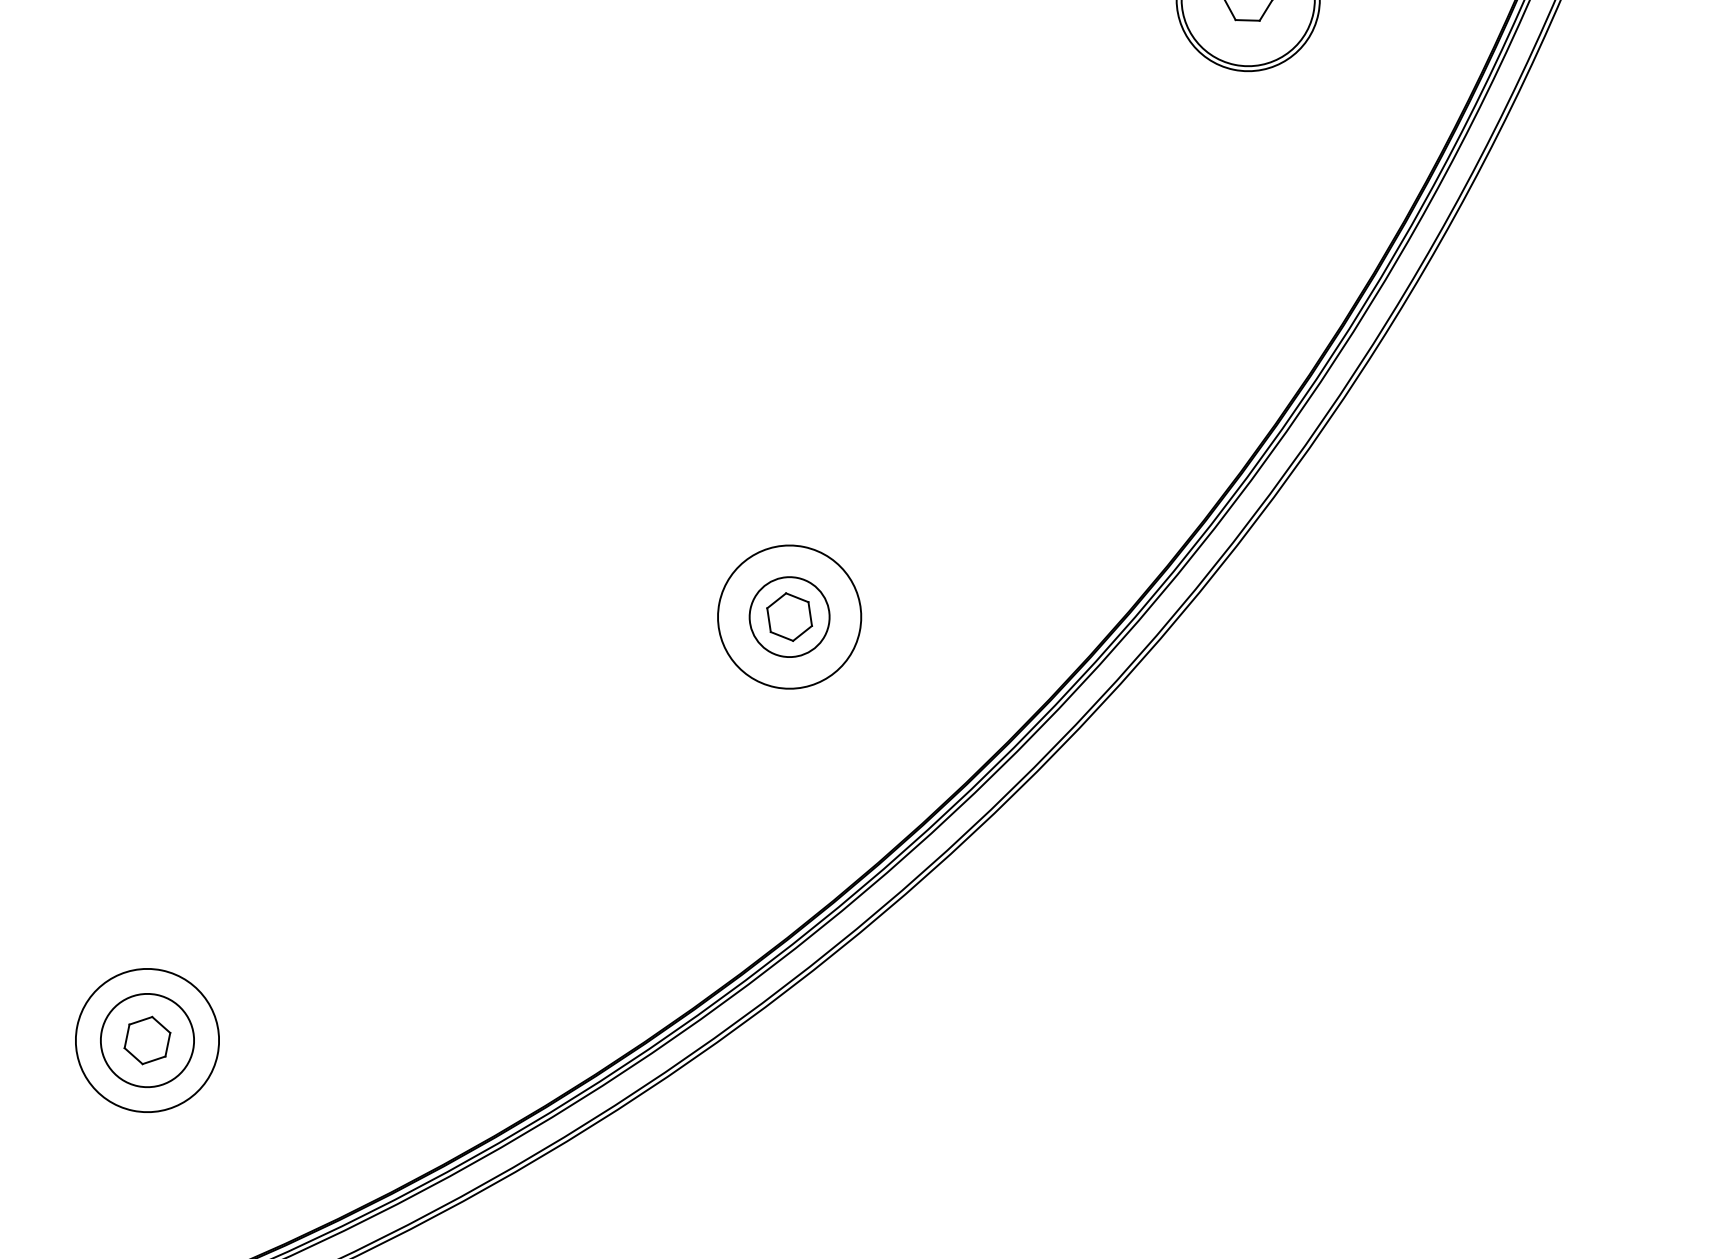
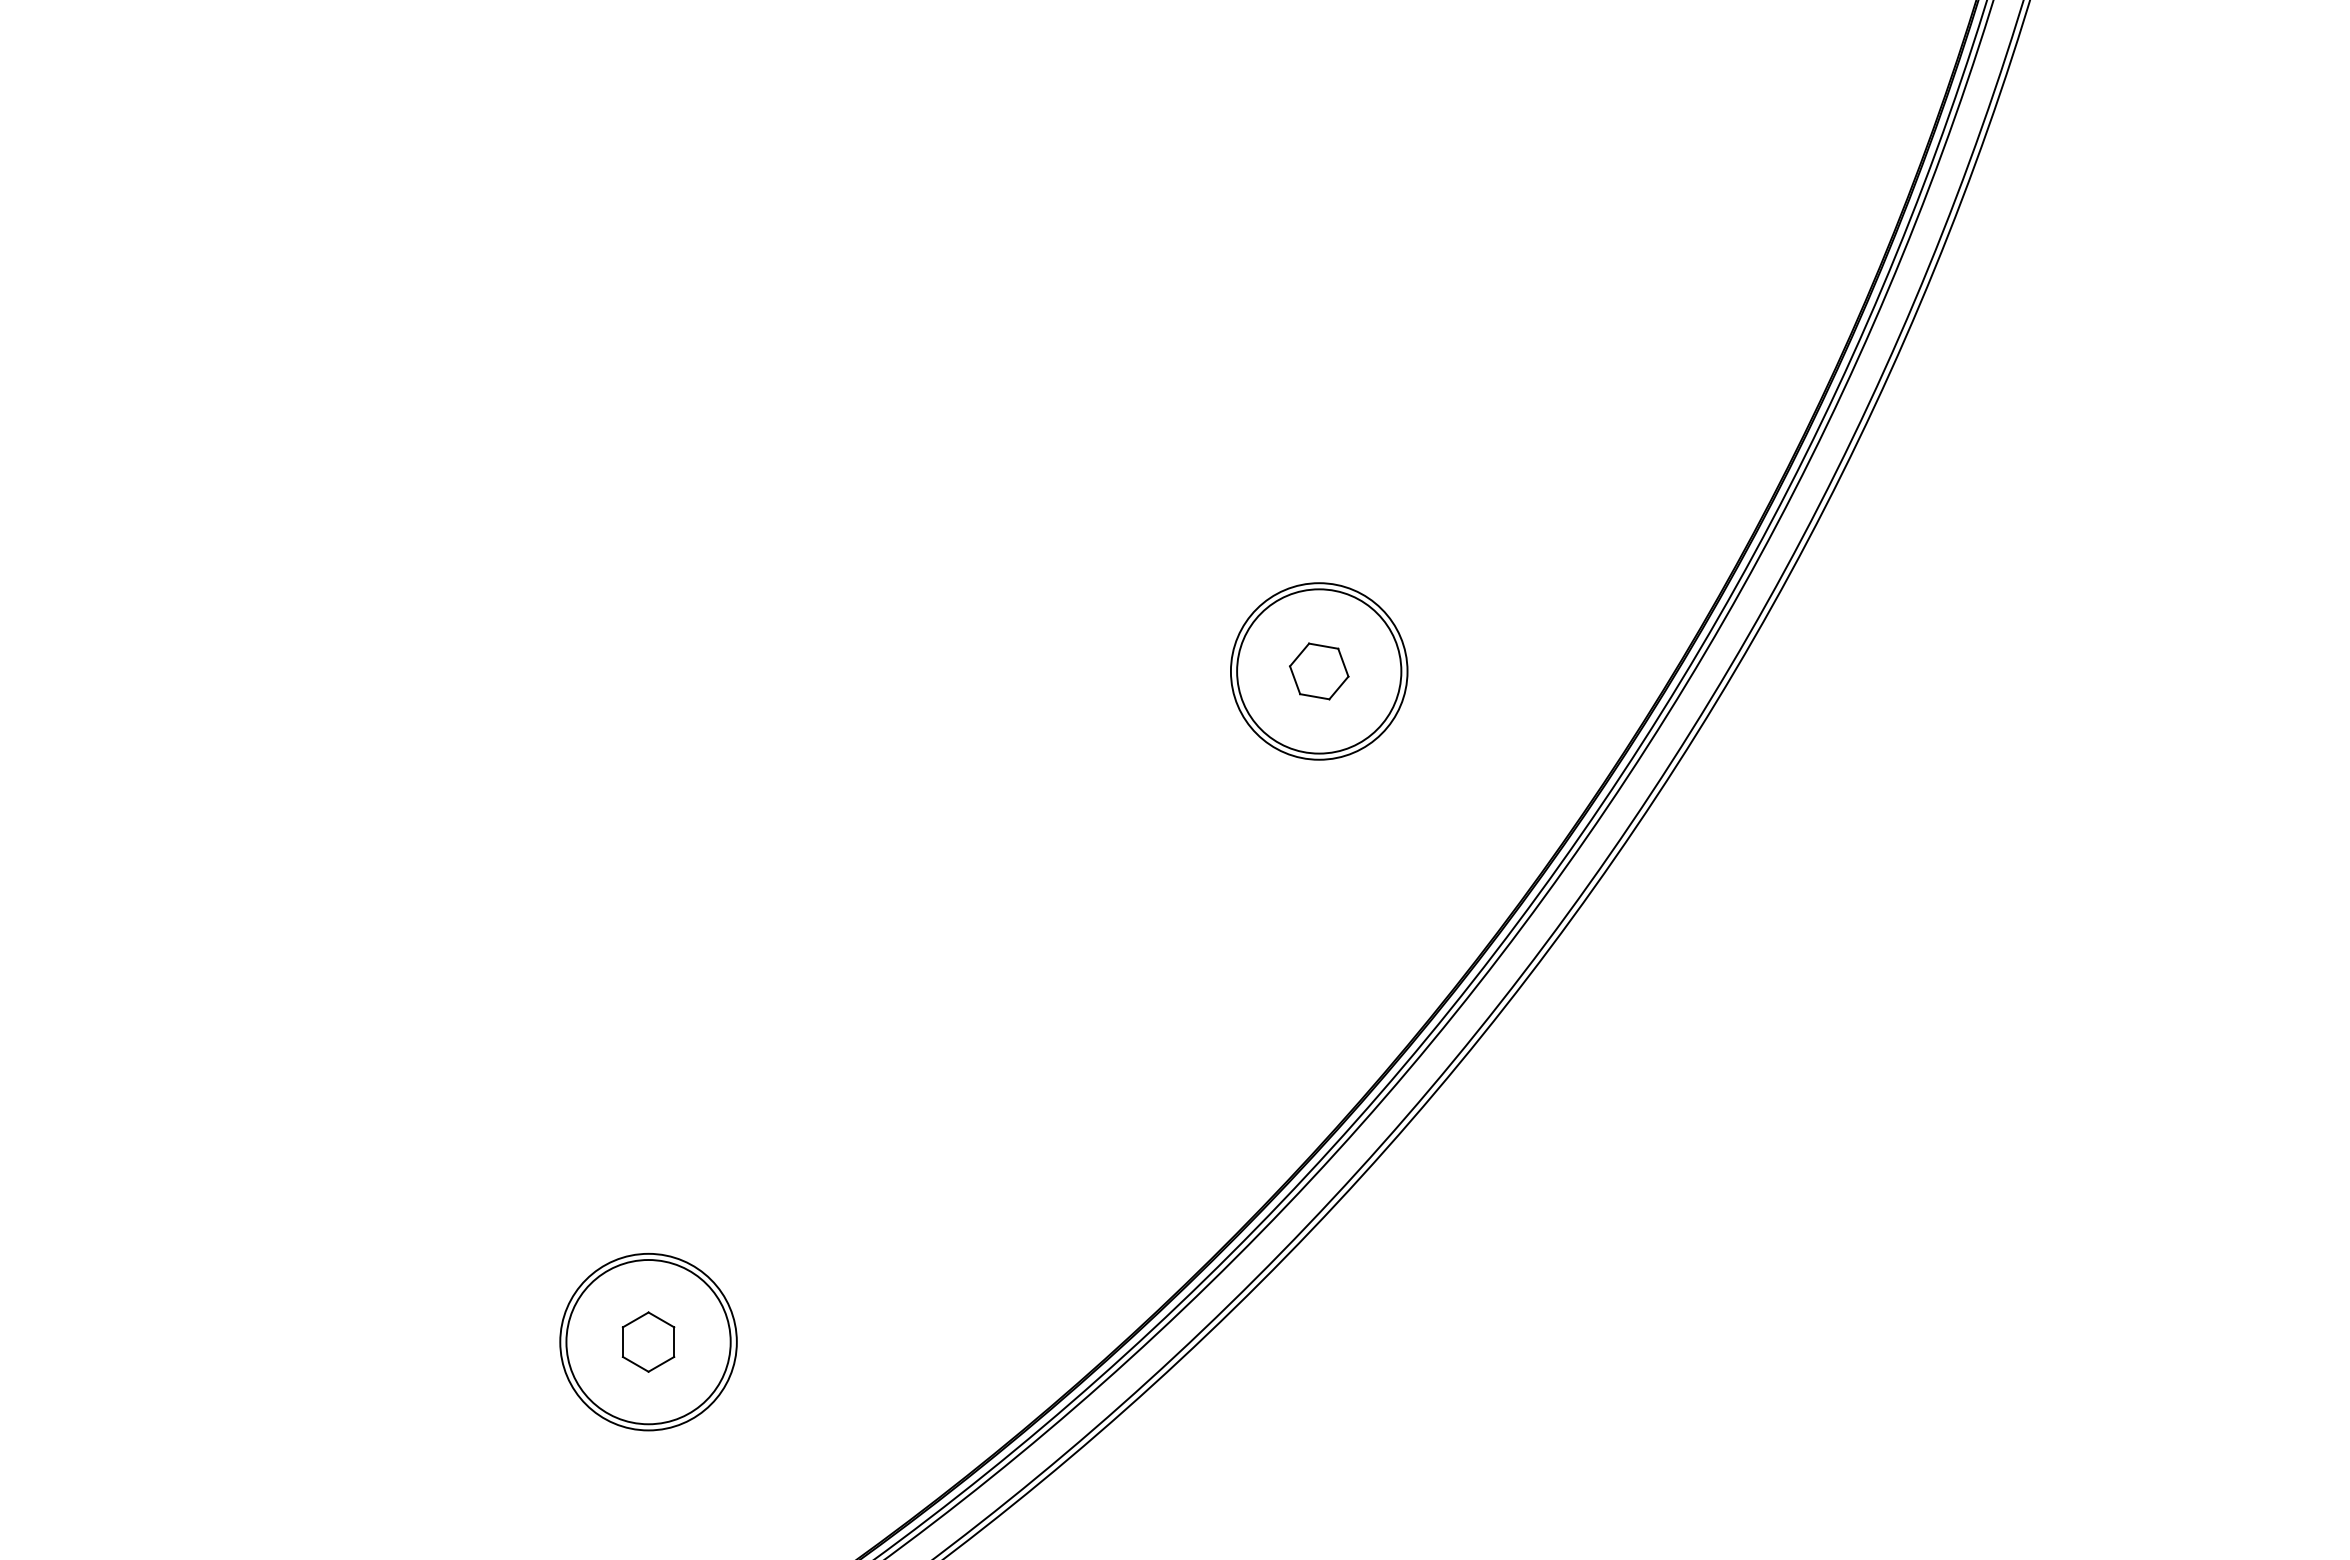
circle: (789, 617) -> (1319, 671), size x1.67
circle: (147, 1040) -> (648, 1342), size x1.43

